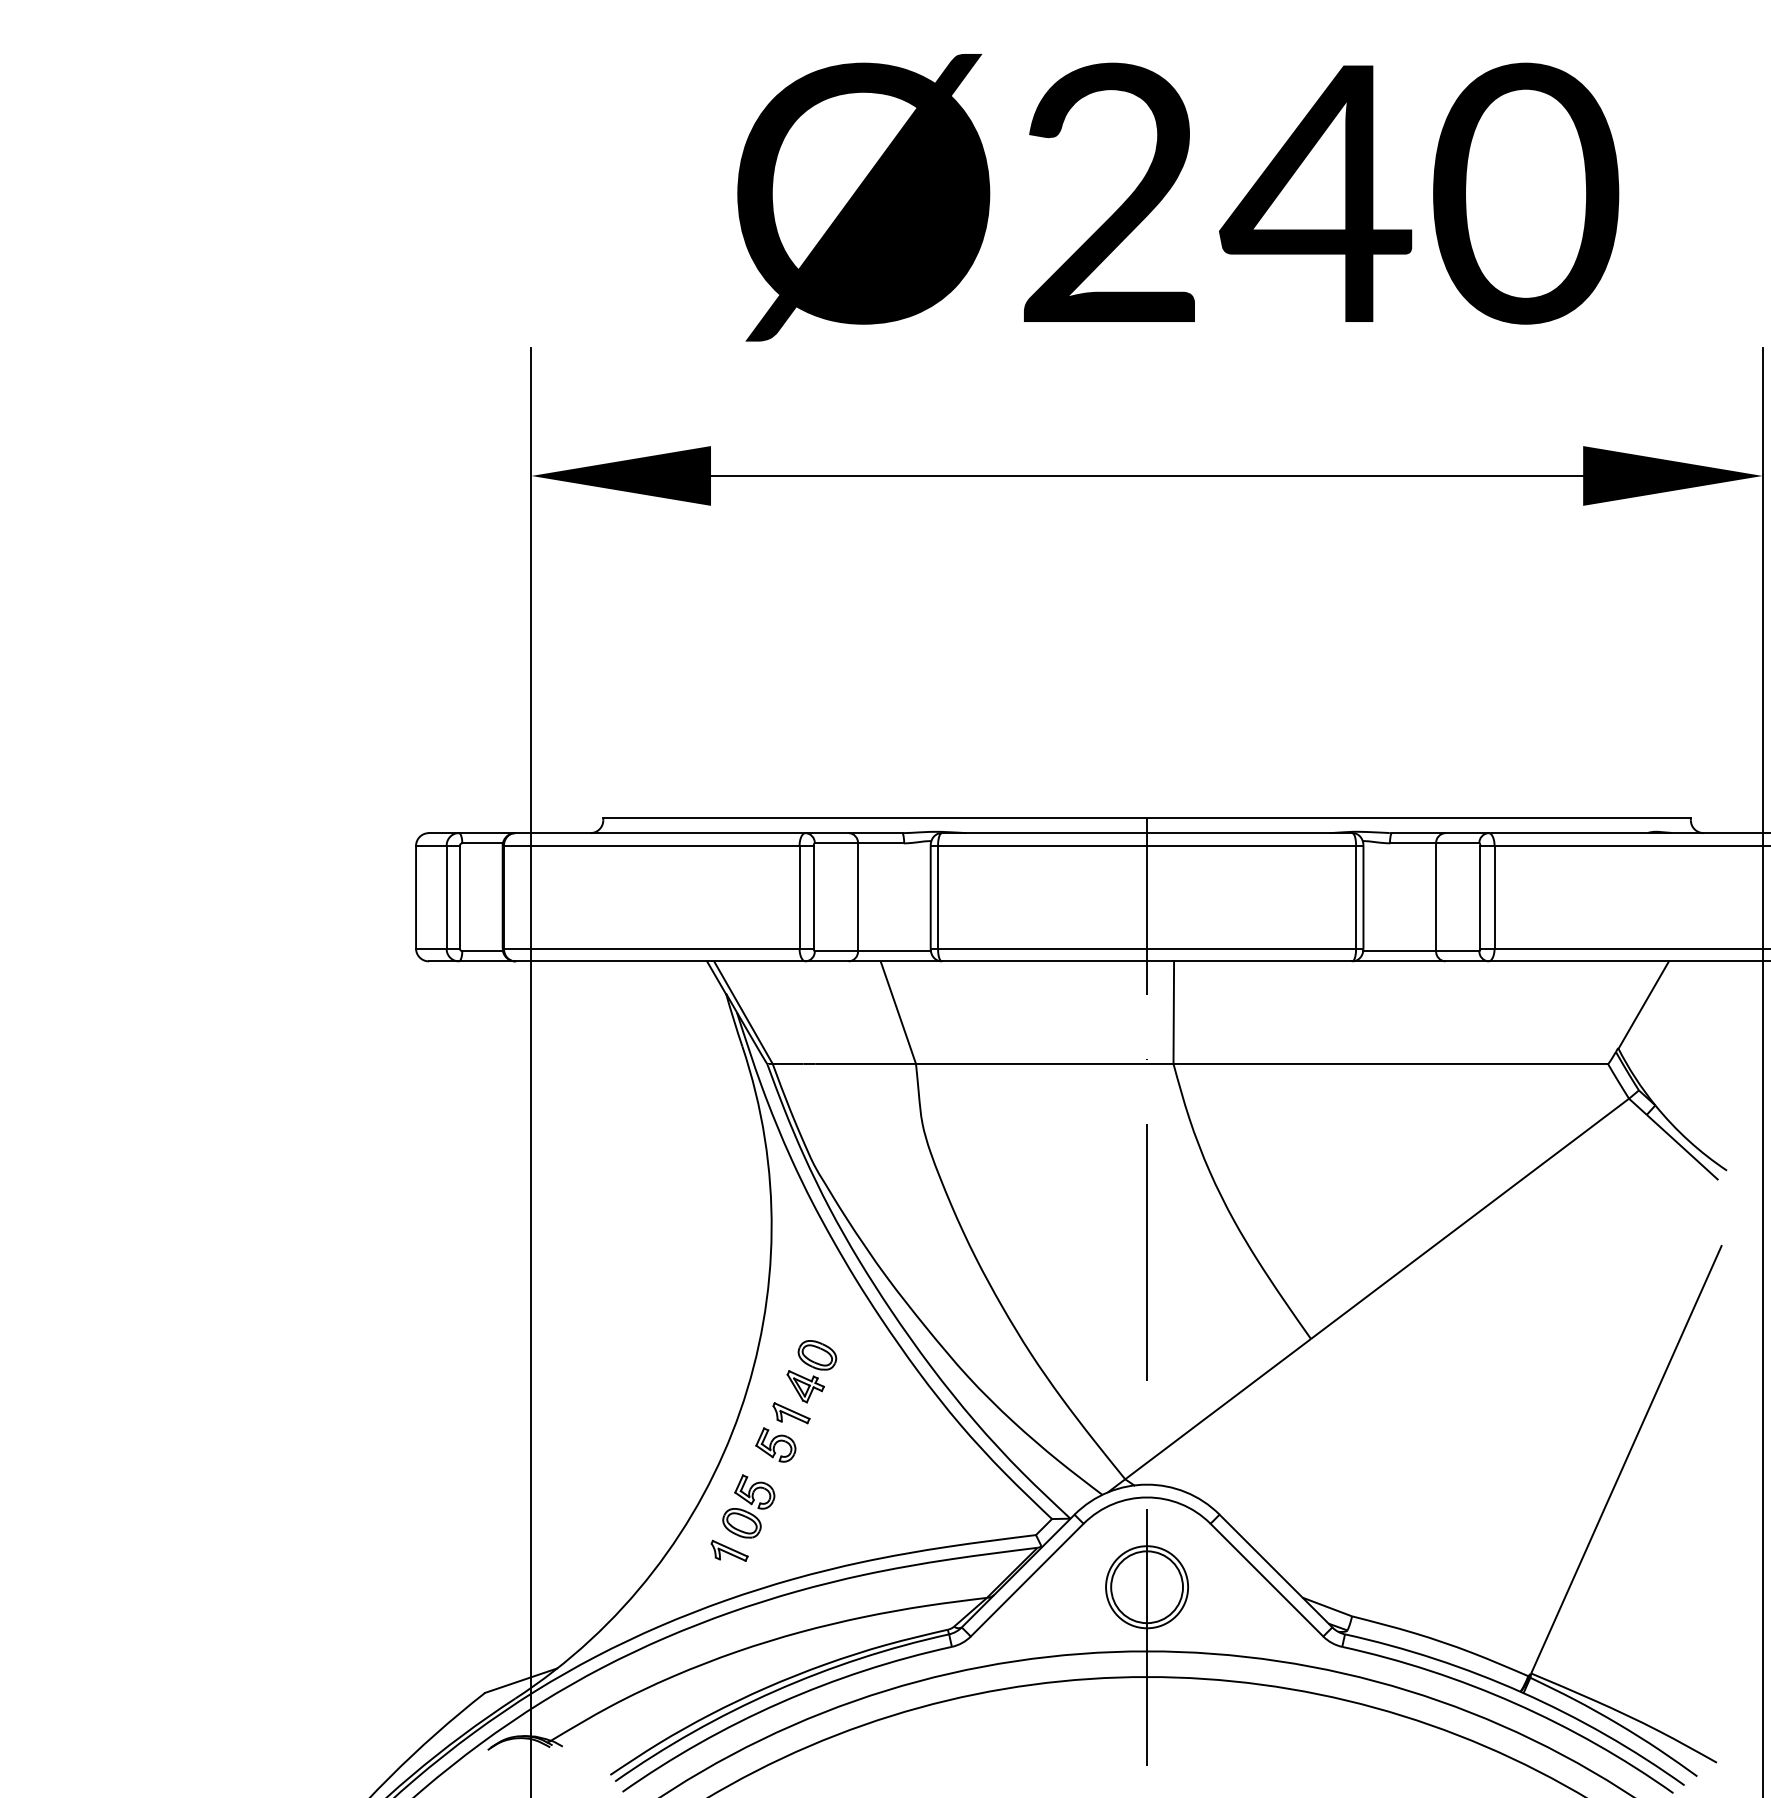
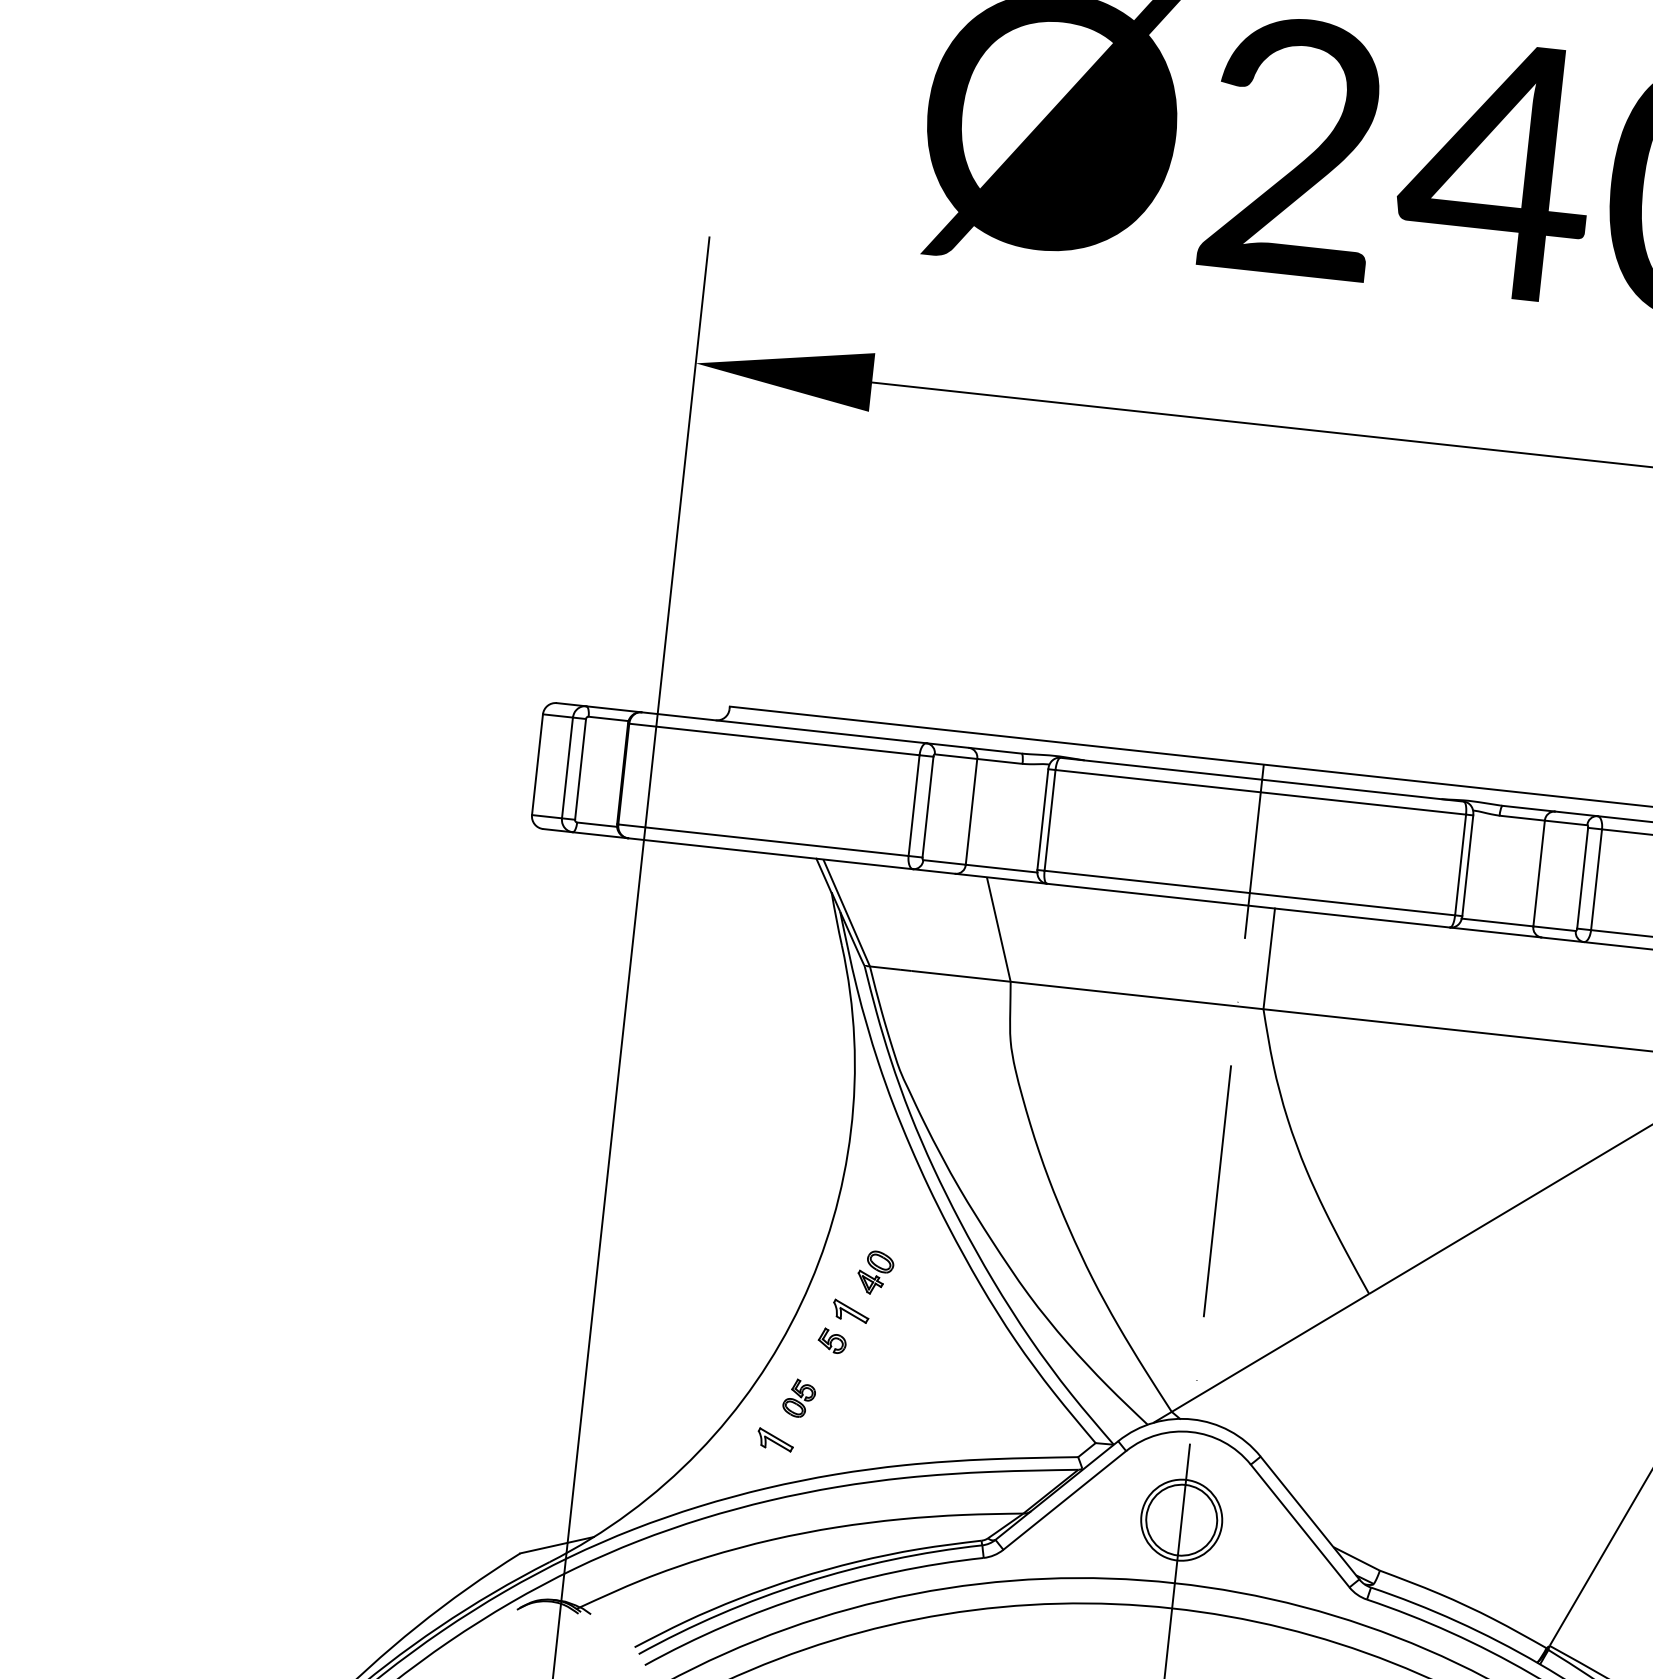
part: (811, 1371) -> (875, 1272), size x0.7
part: (775, 1444) -> (832, 1340), size x0.7
part: (748, 1506) -> (798, 1398), size x0.6

